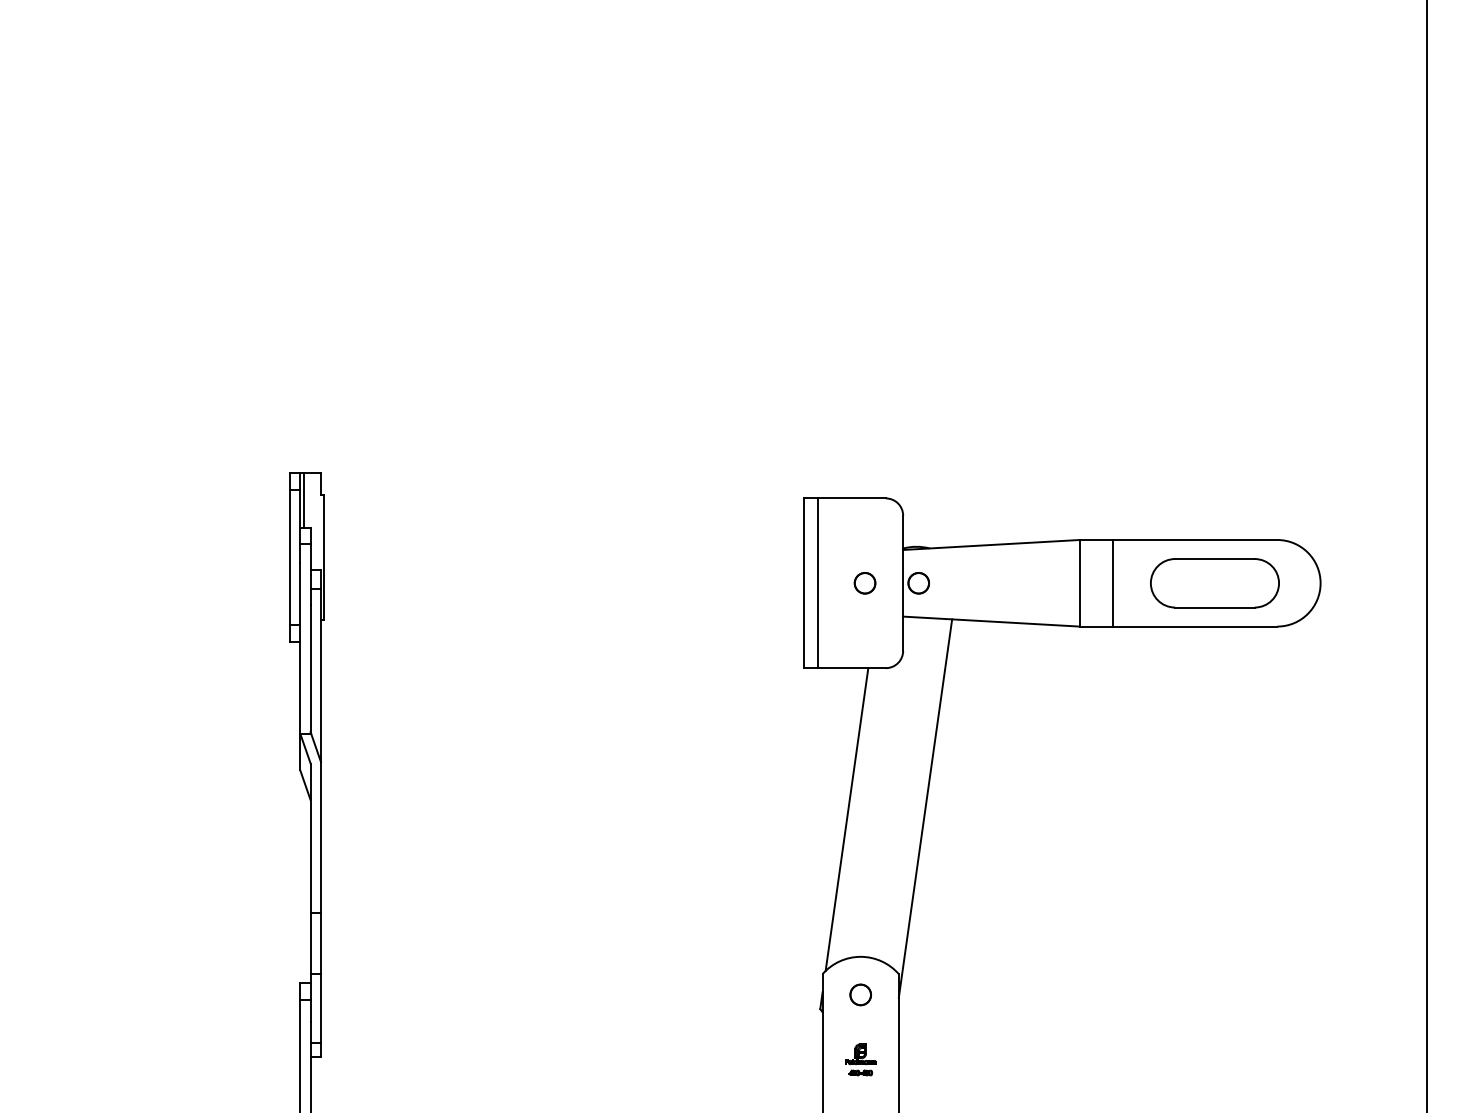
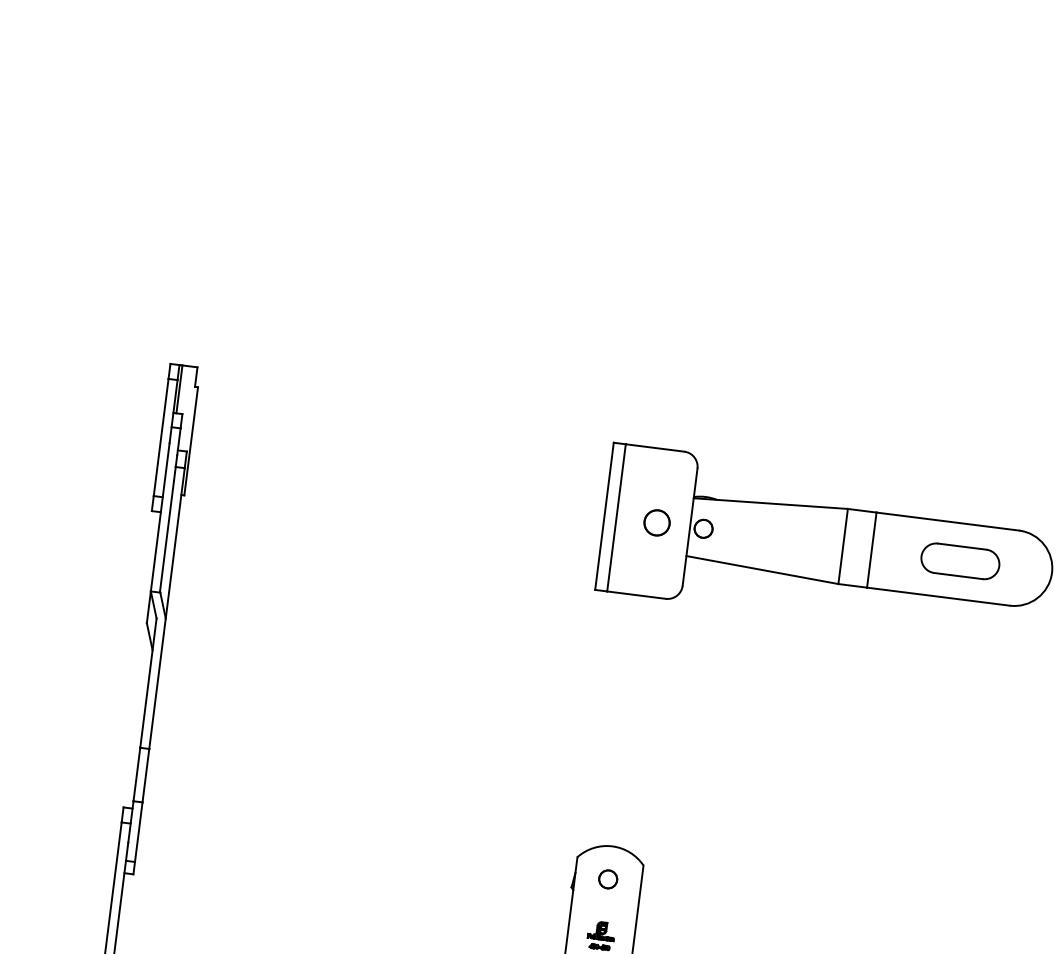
part: (864, 583) -> (656, 523), size x1.4
part: (1214, 583) -> (959, 561), size x0.7
line: (925, 808) -> (684, 724), removed
line: (846, 819) -> (615, 725), removed

